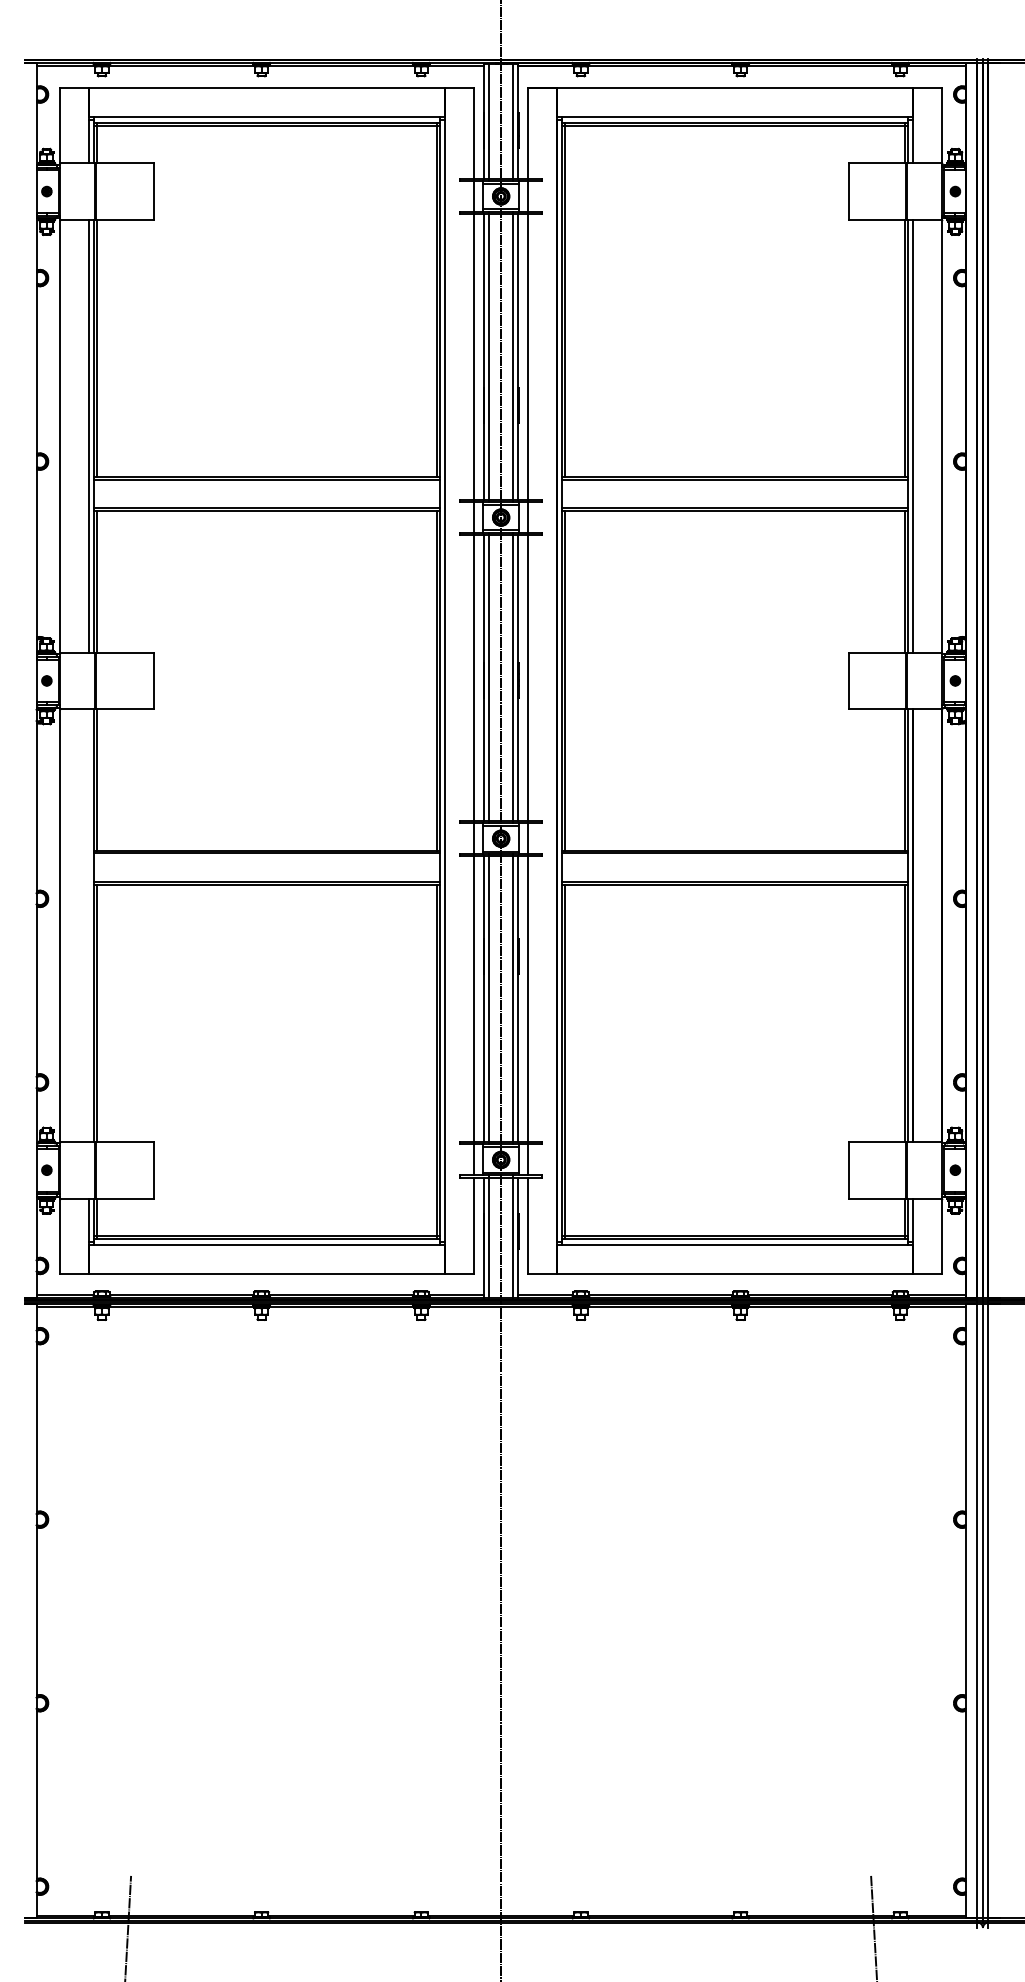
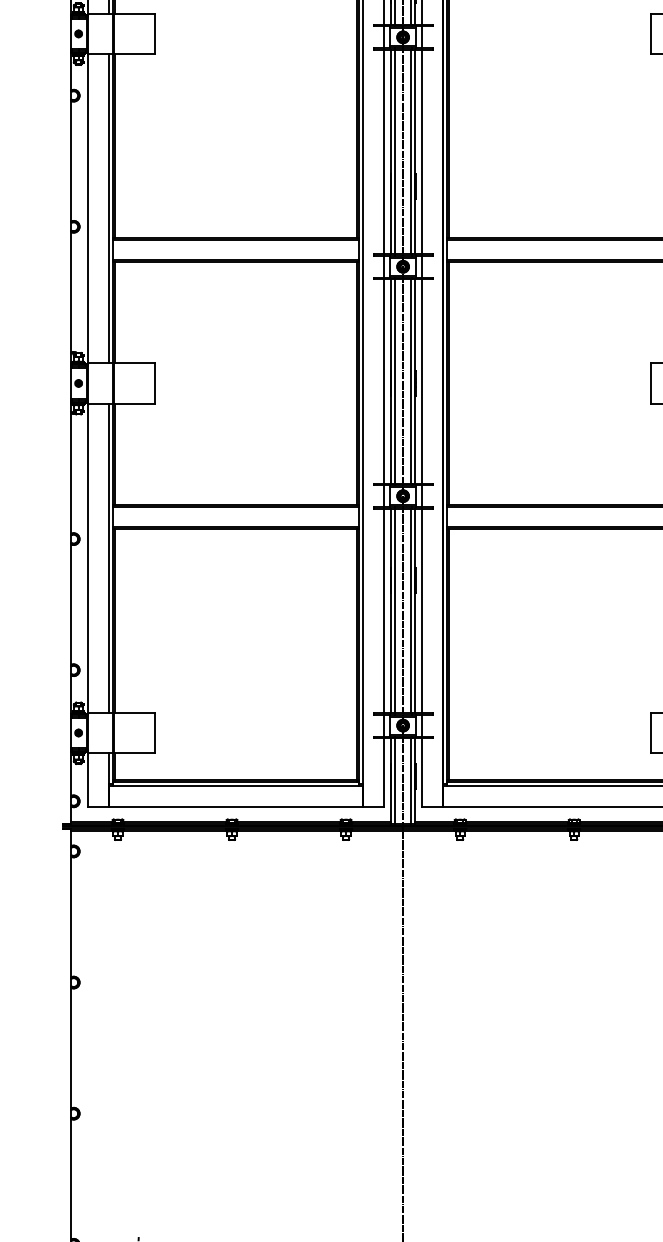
line: (88, 925) -> (108, 558), added

